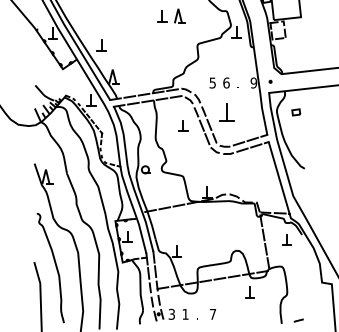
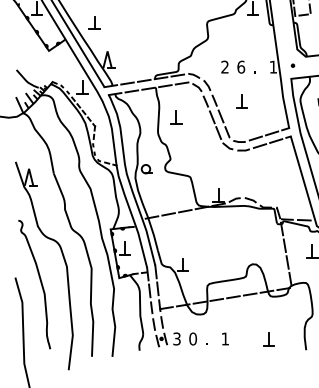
text: (212, 82) -> (224, 66), 5 -> 2
text: (253, 82) -> (272, 66), 9 -> 1
part: (227, 112) -> (242, 101), size x0.62
part: (183, 125) -> (176, 117), moved
part: (249, 292) -> (268, 339), moved
text: (185, 313) -> (193, 337), 1 -> 0
text: (212, 314) -> (224, 339), 7 -> 1

